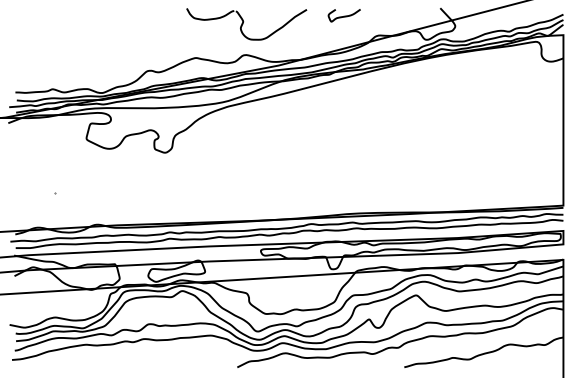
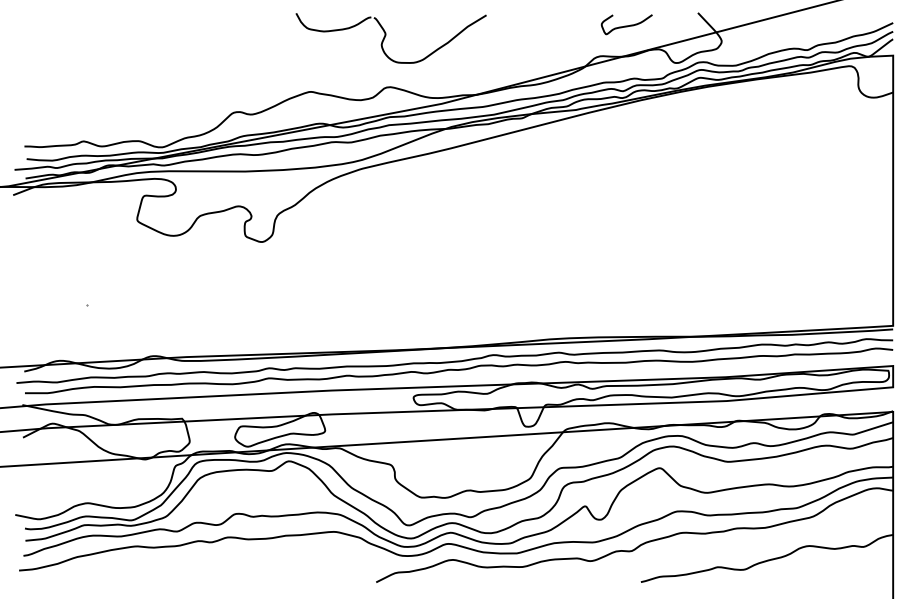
curve: (344, 15) -> (626, 24), moved

